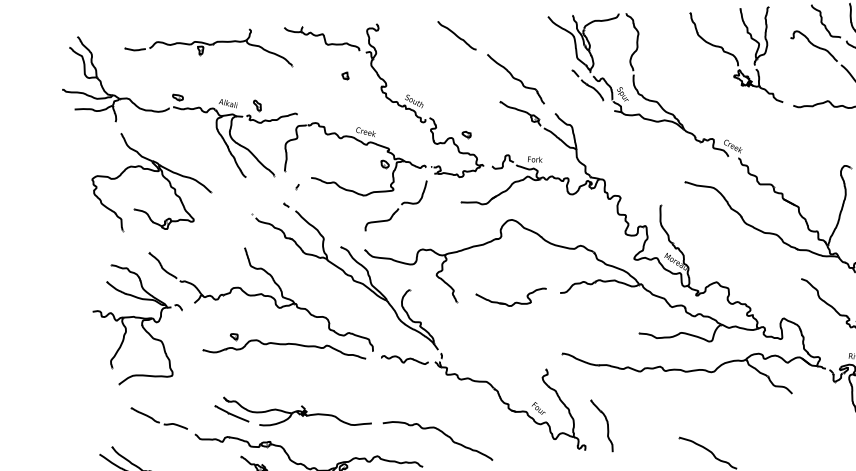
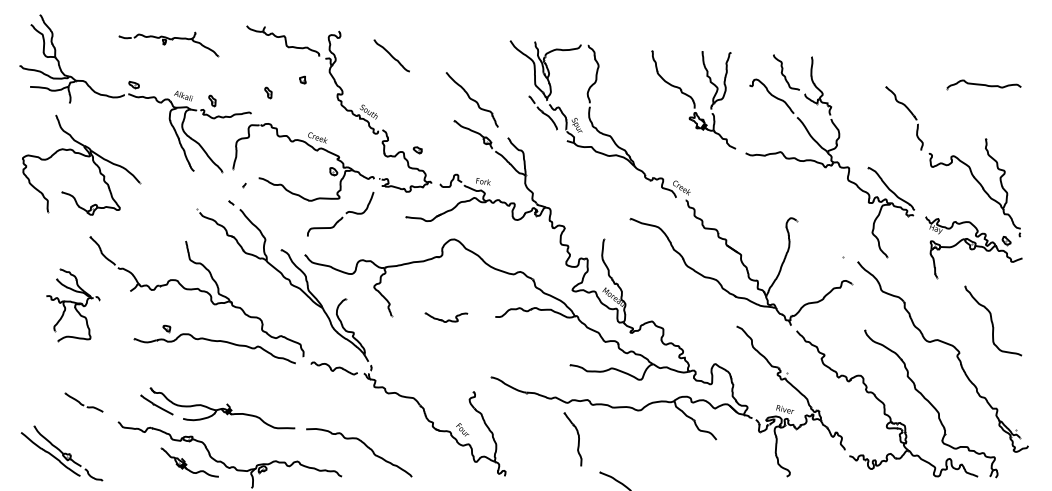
line: (456, 35) -> (391, 55), moved
part: (208, 53) -> (168, 44), size x0.6
part: (312, 91) -> (268, 92), added
part: (152, 171) -> (83, 156), moved
part: (511, 298) -> (446, 317), size x0.6
part: (139, 322) -> (73, 305), size x0.6
part: (158, 418) -> (83, 402), size x0.7
part: (601, 426) -> (572, 439), moved

